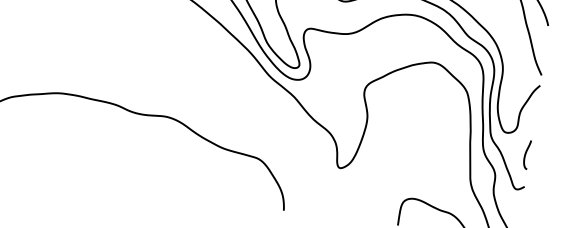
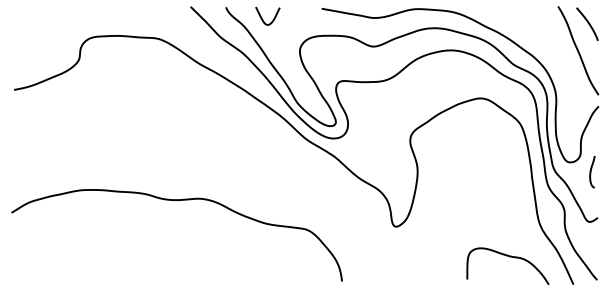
curve: (526, 155) -> (591, 172), moved

